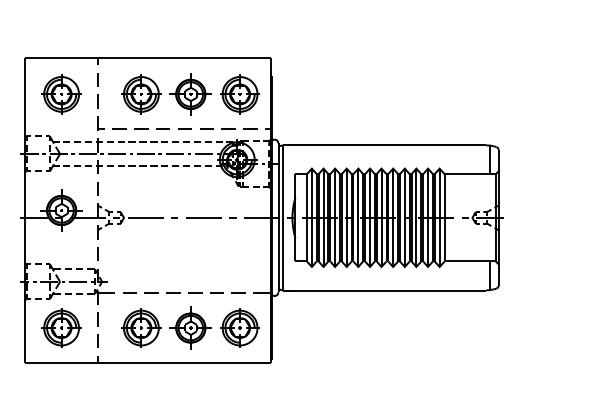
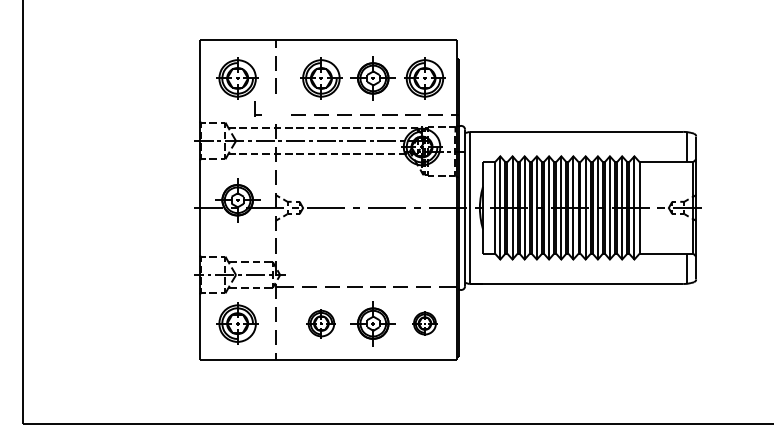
part: (100, 123) -> (257, 108), moved
part: (141, 327) -> (321, 323), size x0.7
part: (239, 327) -> (424, 323), size x0.6

